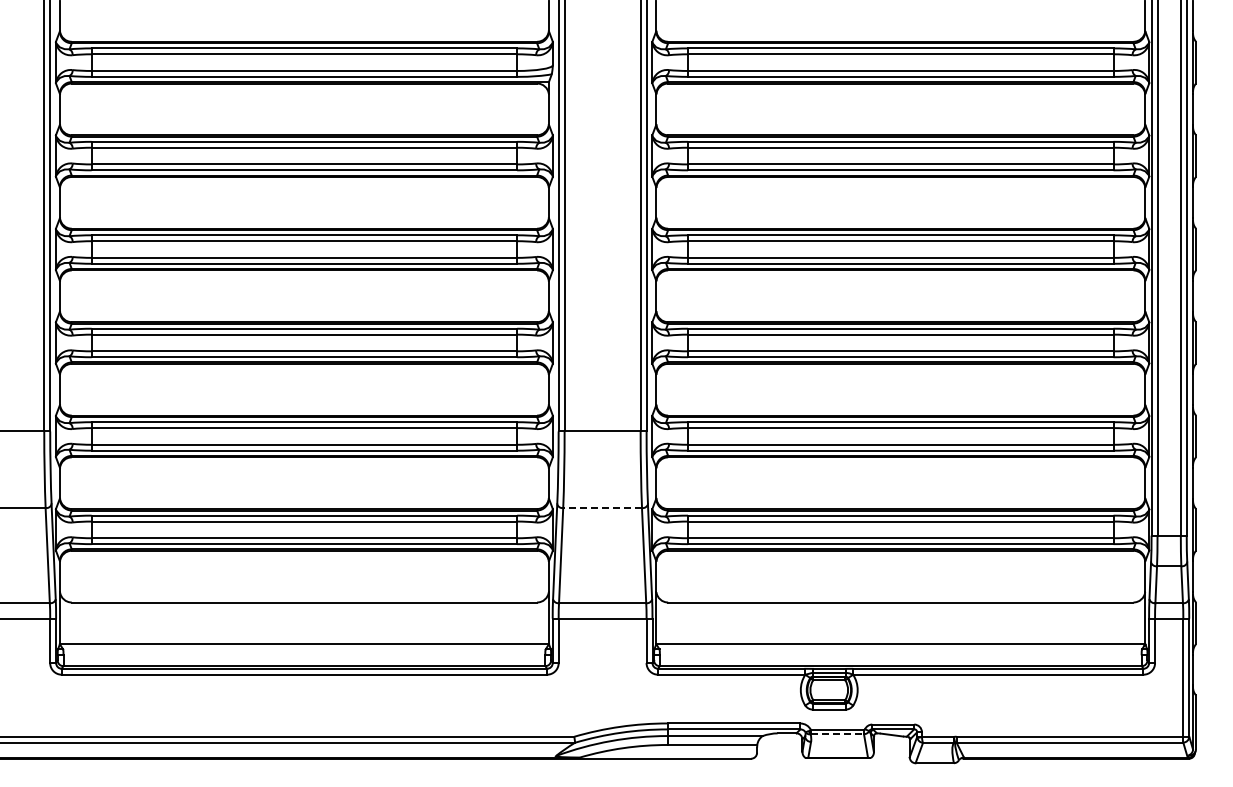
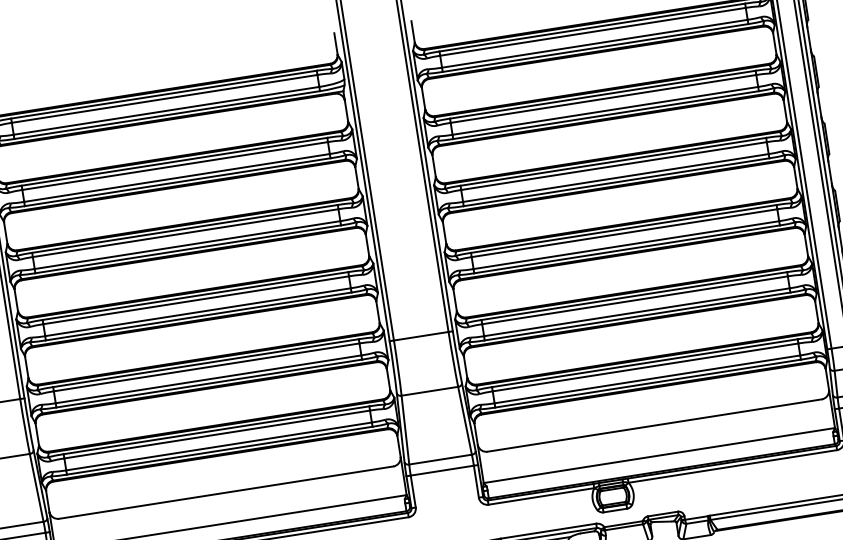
line: (602, 508) -> (429, 391), dashed -> solid
line: (838, 734) -> (624, 527), dashed -> solid

